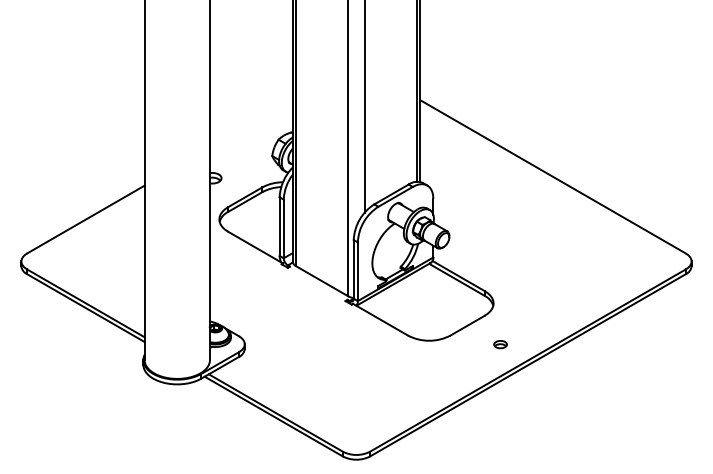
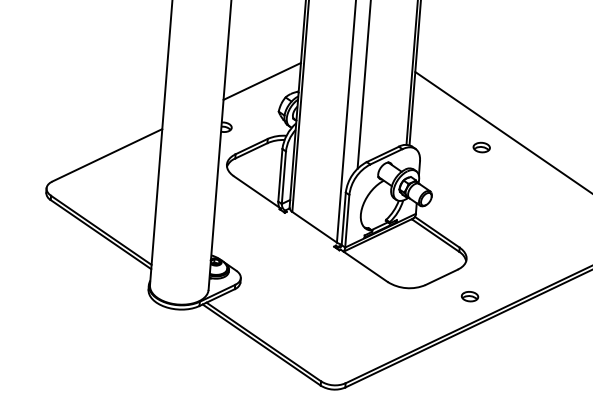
line: (251, 123) -> (262, 80), added
part: (500, 178) -> (481, 147), added
part: (500, 344) -> (469, 296), size x1.43

